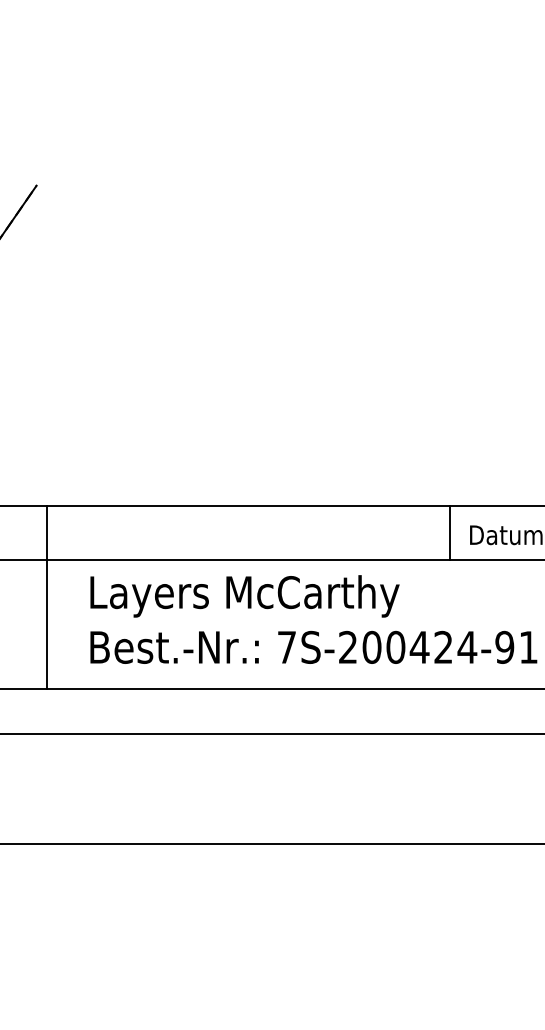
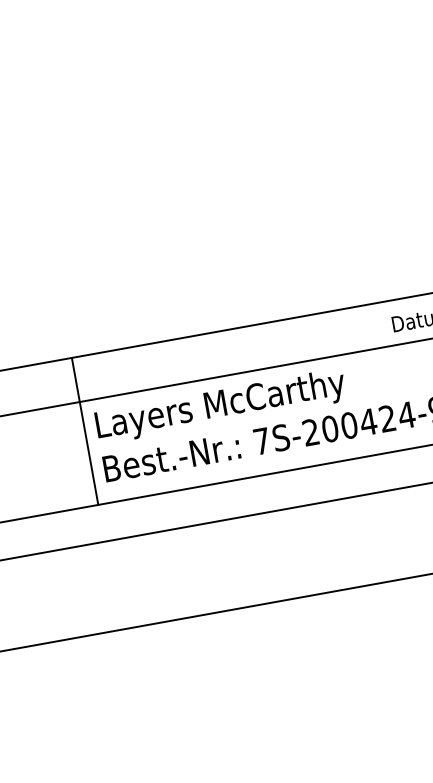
line: (449, 532) -> (375, 325), removed
line: (46, 596) -> (84, 430), moved

